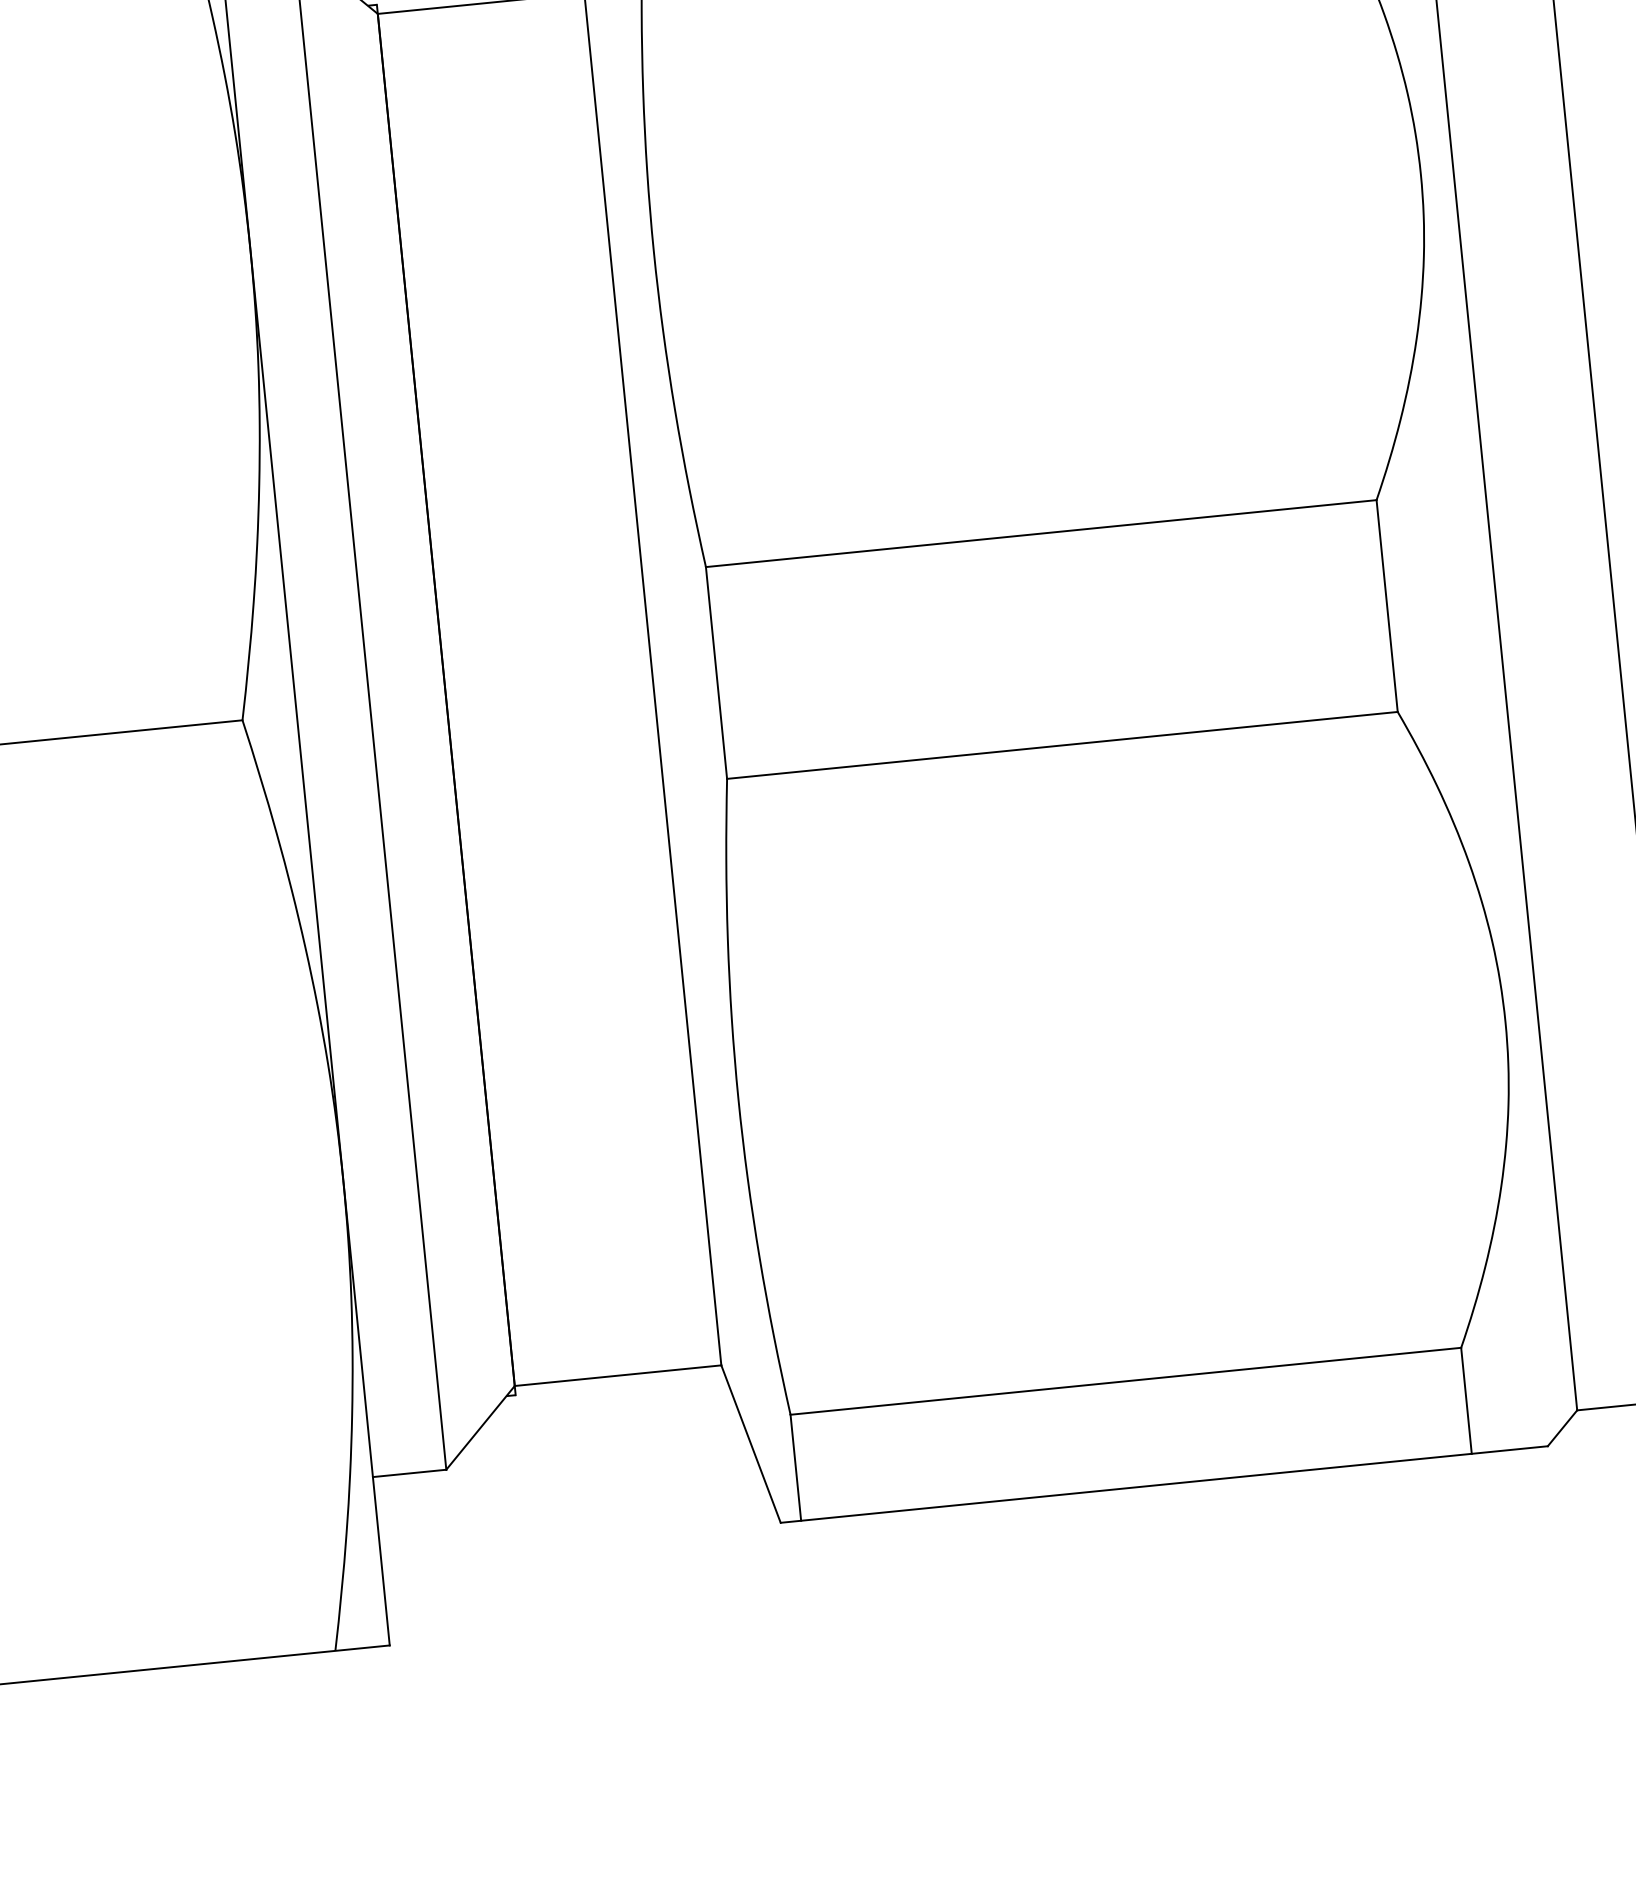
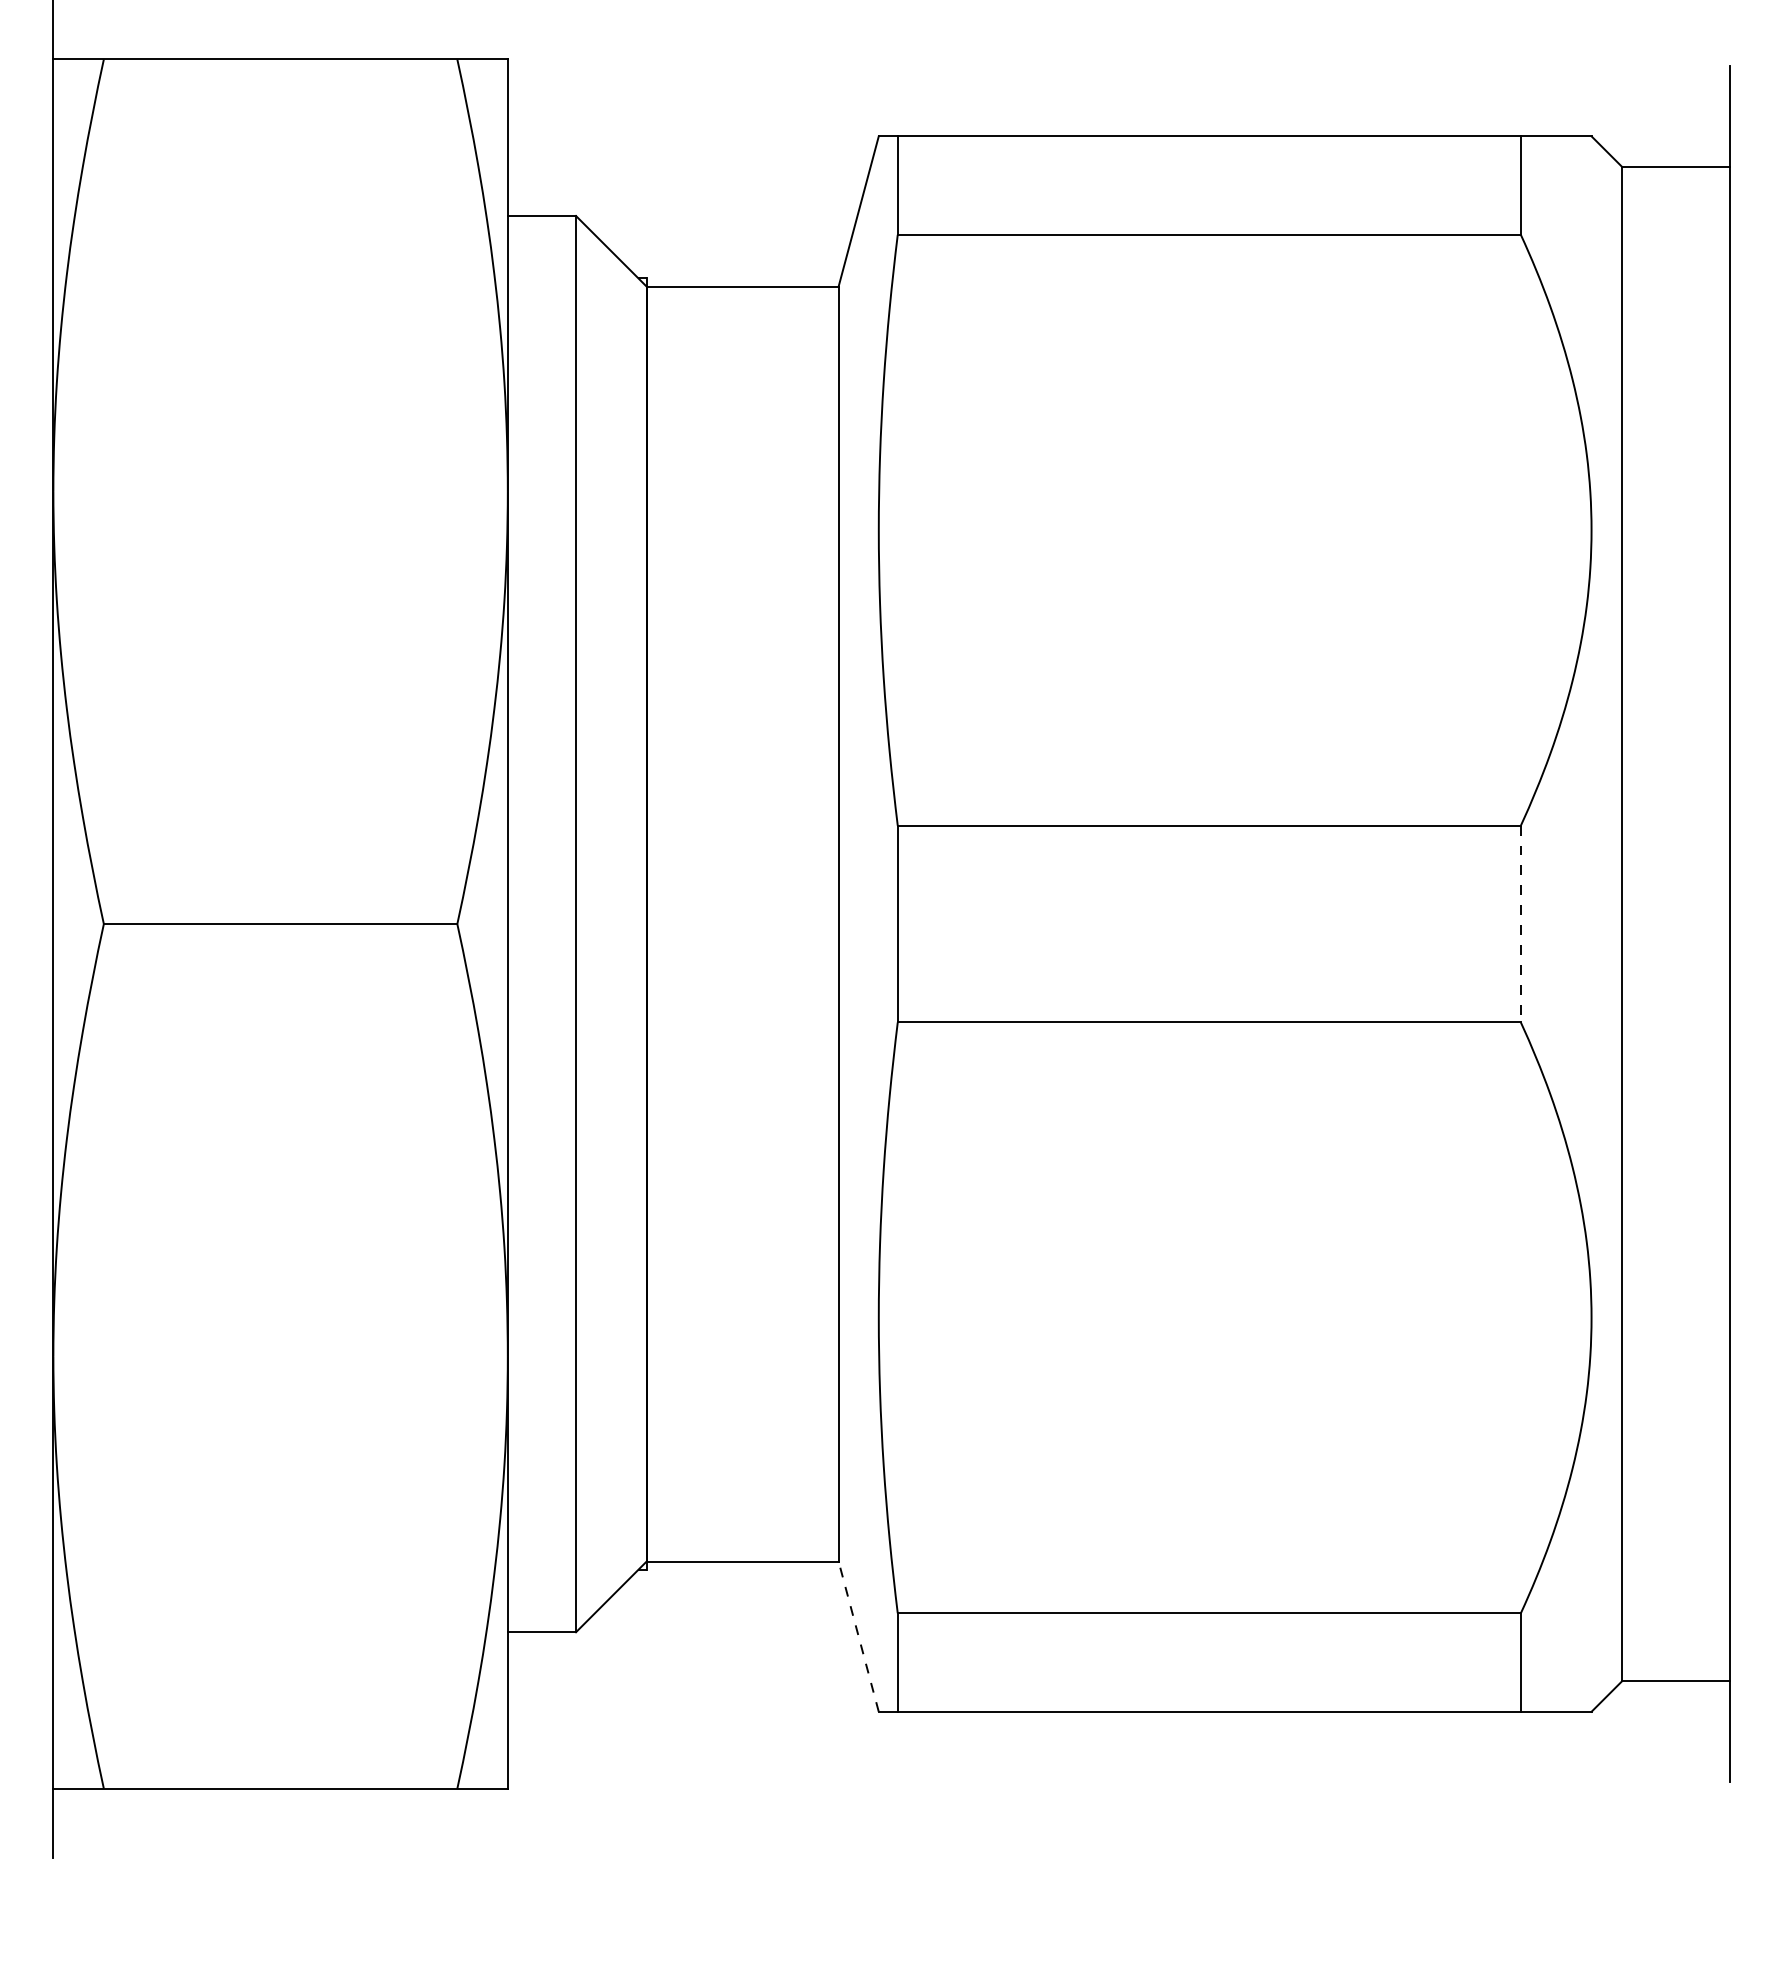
line: (1386, 606) -> (1520, 924), solid -> dashed
line: (750, 1443) -> (858, 1636), solid -> dashed

